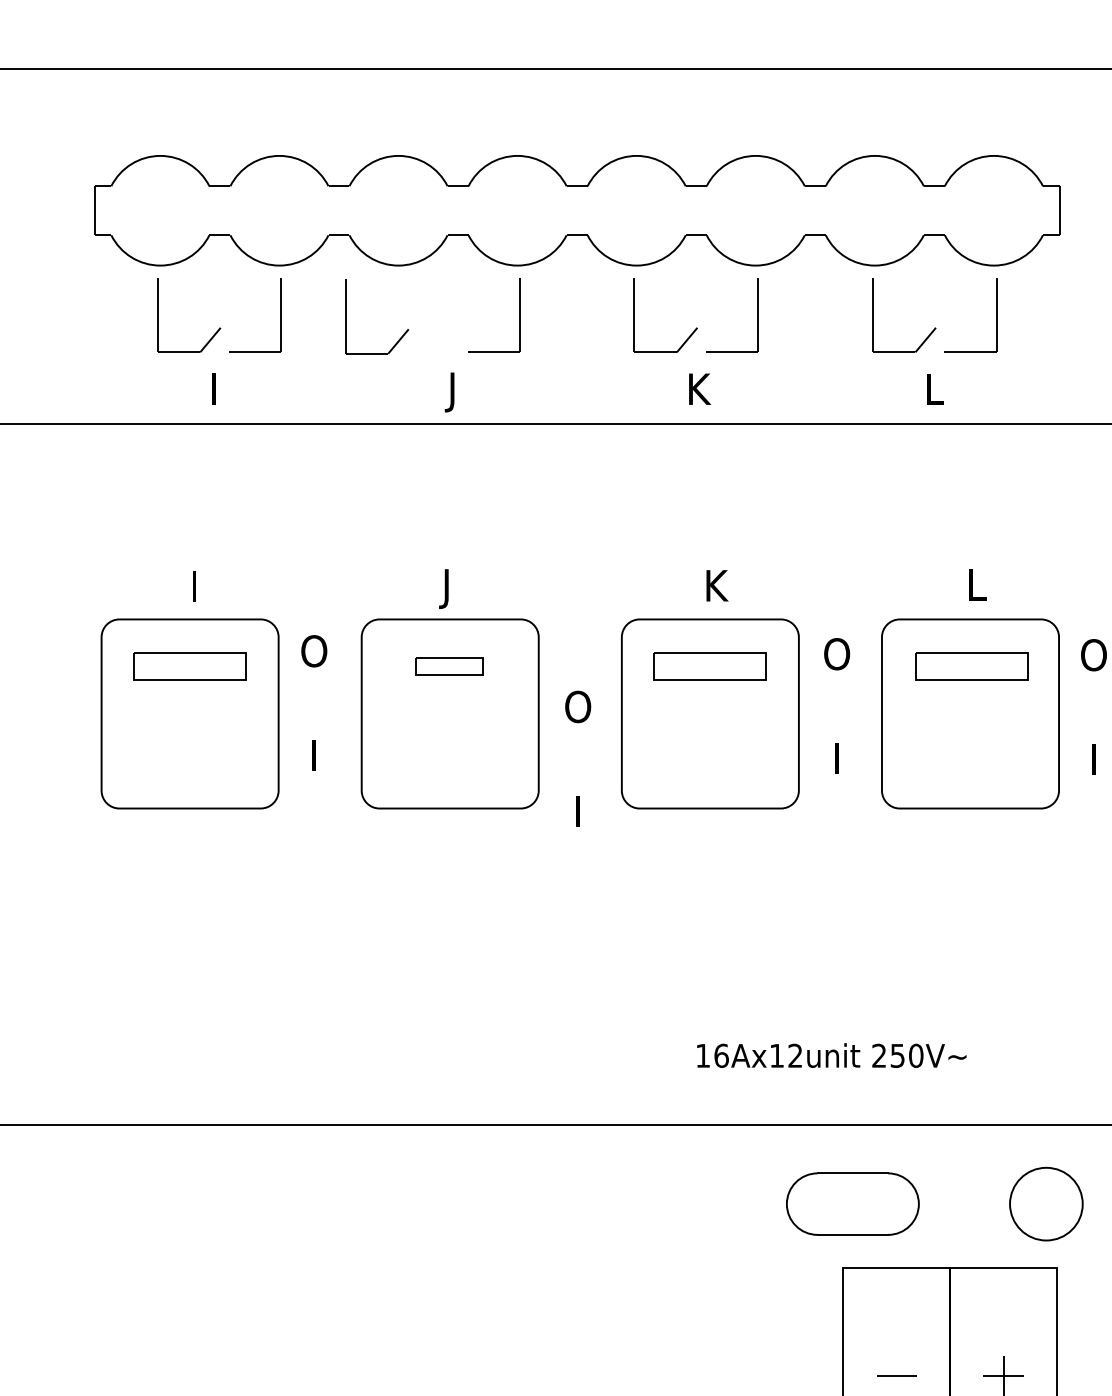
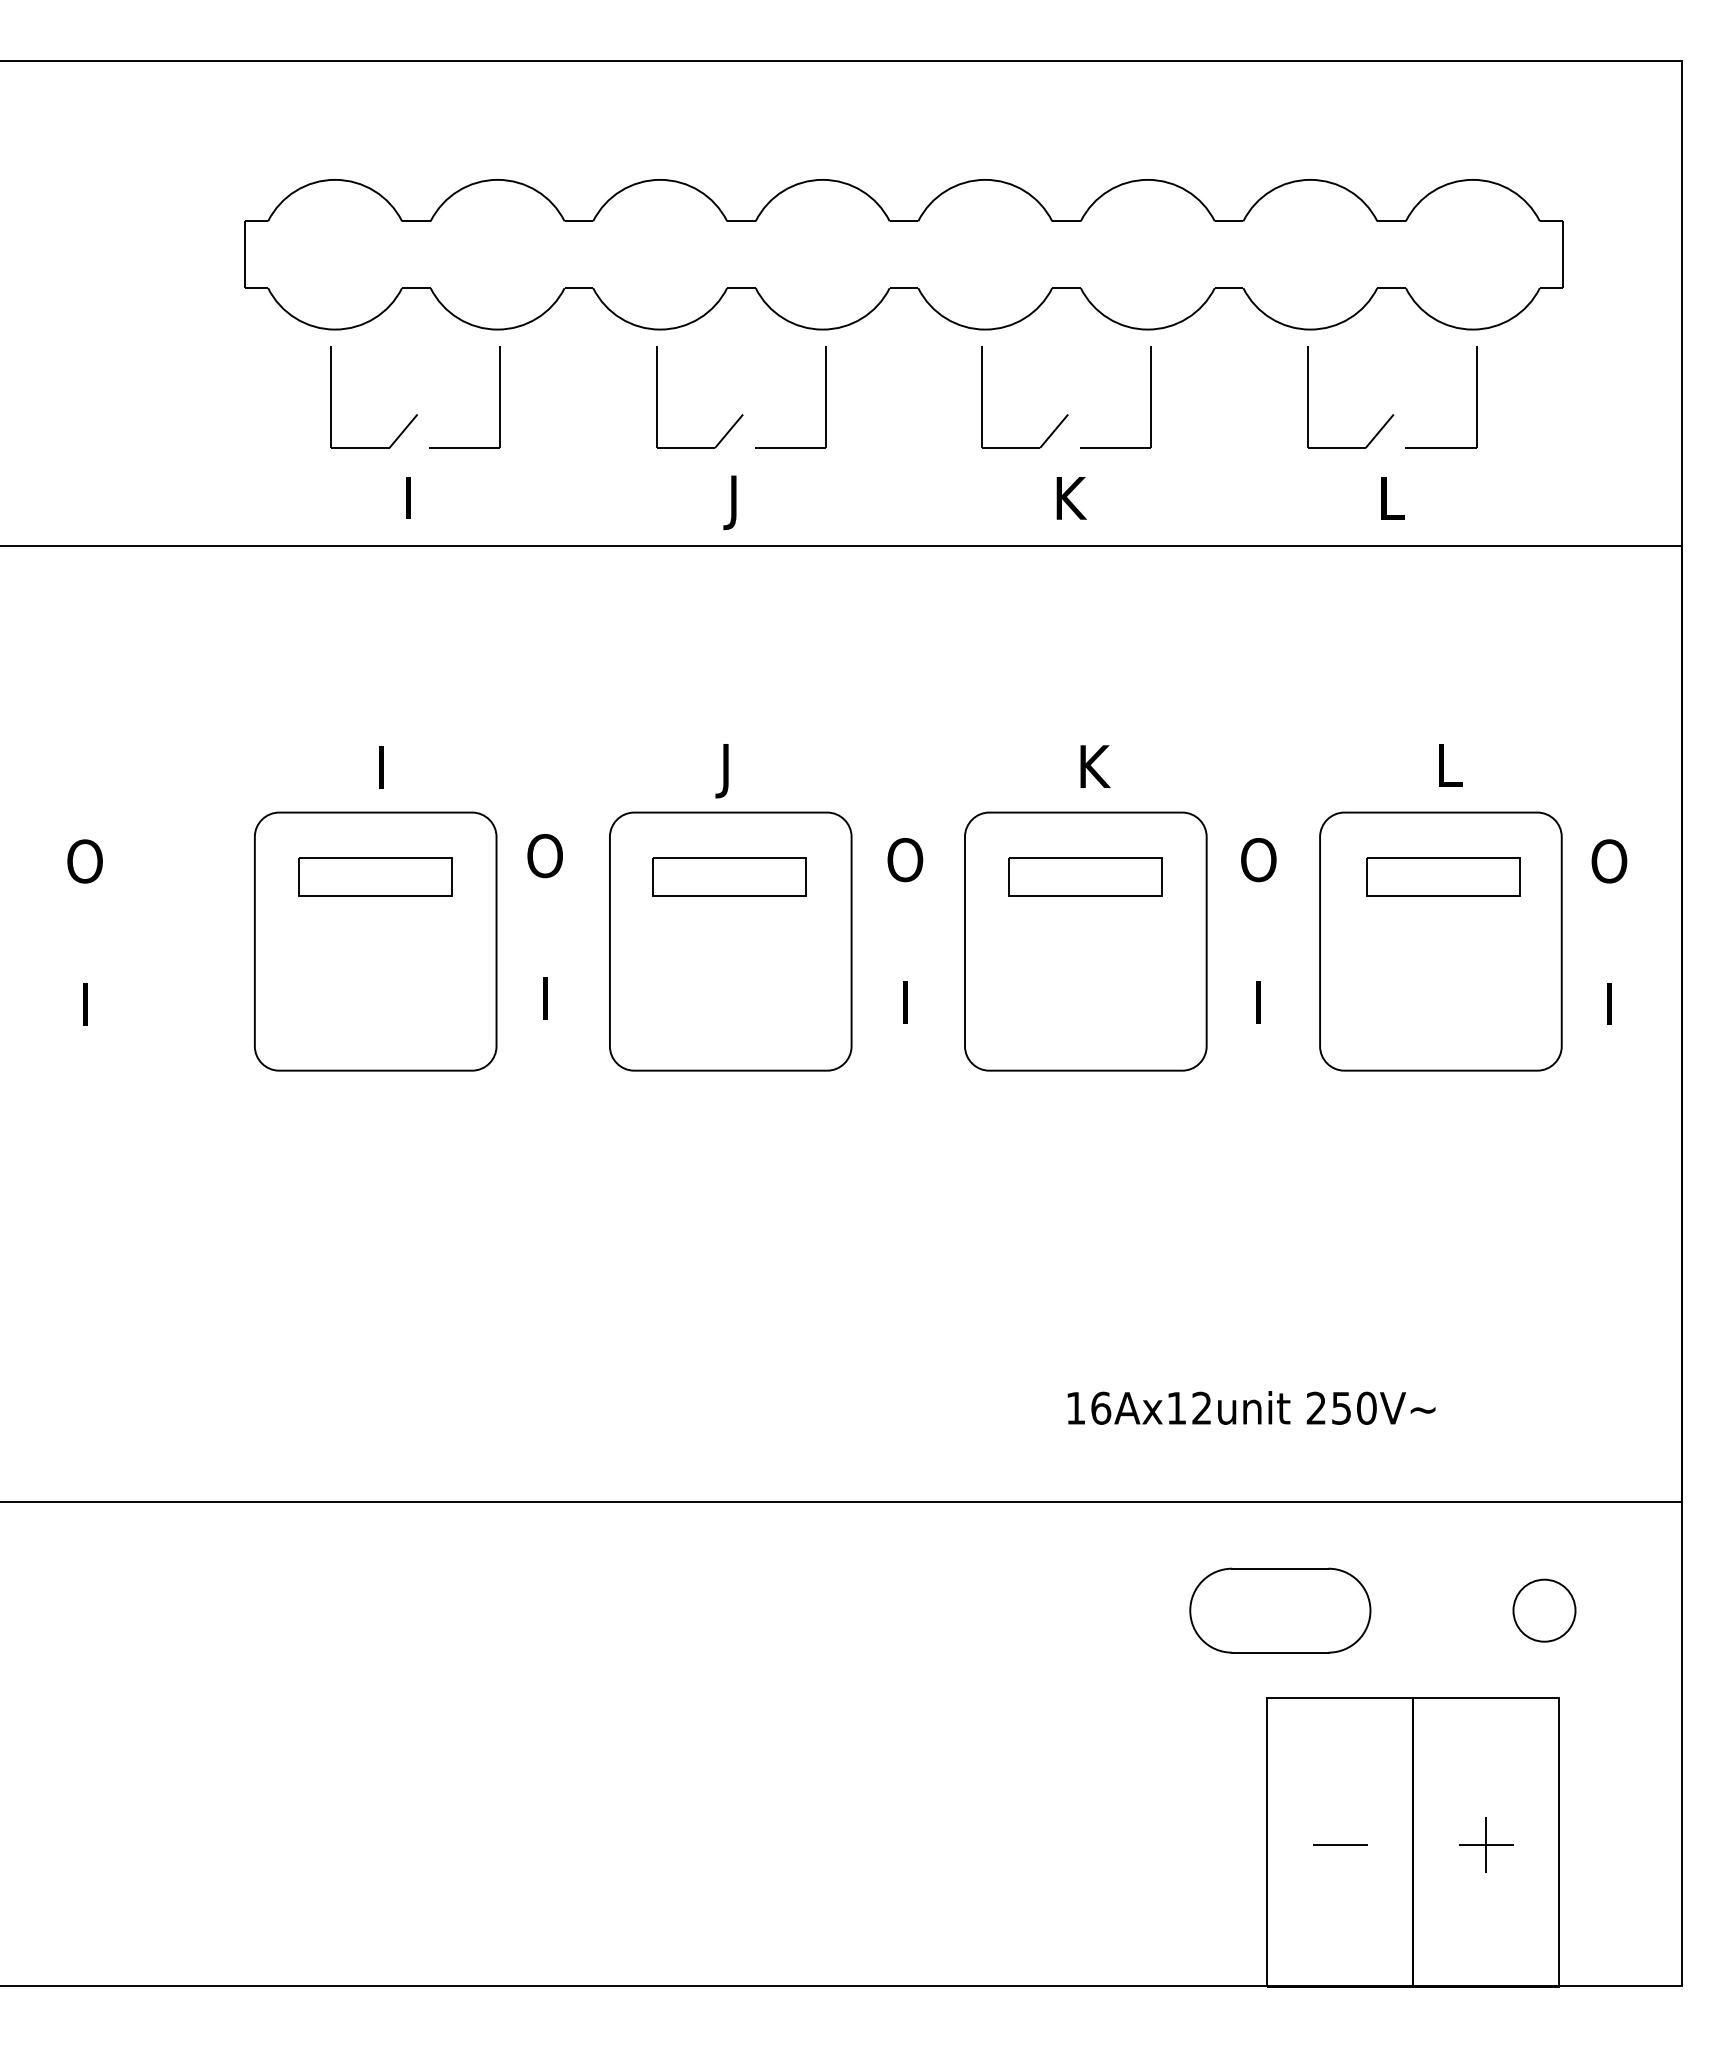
part: (346, 316) -> (657, 397), moved
part: (449, 666) -> (729, 876), size x1.67
text: (578, 758) -> (905, 930), moved
circle: (1046, 1203) -> (1544, 1610), size x0.62

